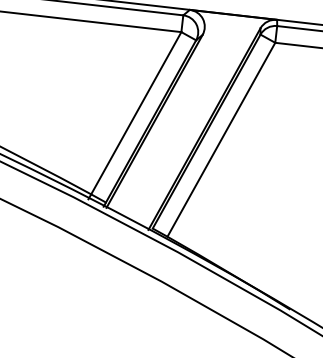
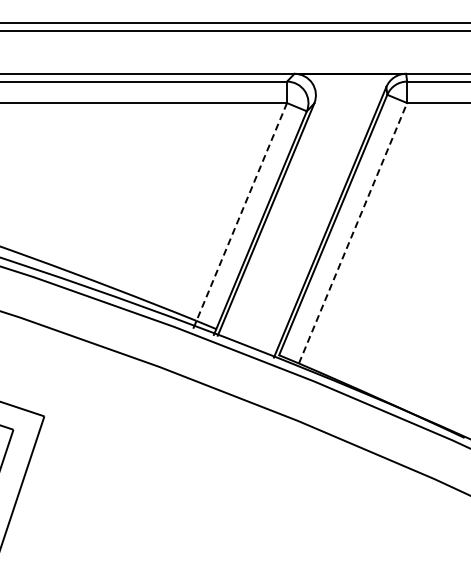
line: (136, 112) -> (241, 211), solid -> dashed
line: (221, 140) -> (353, 233), solid -> dashed

